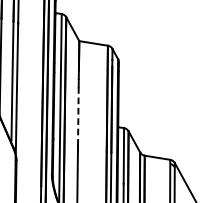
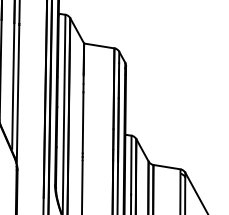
line: (78, 115) -> (83, 122), dashed -> solid

